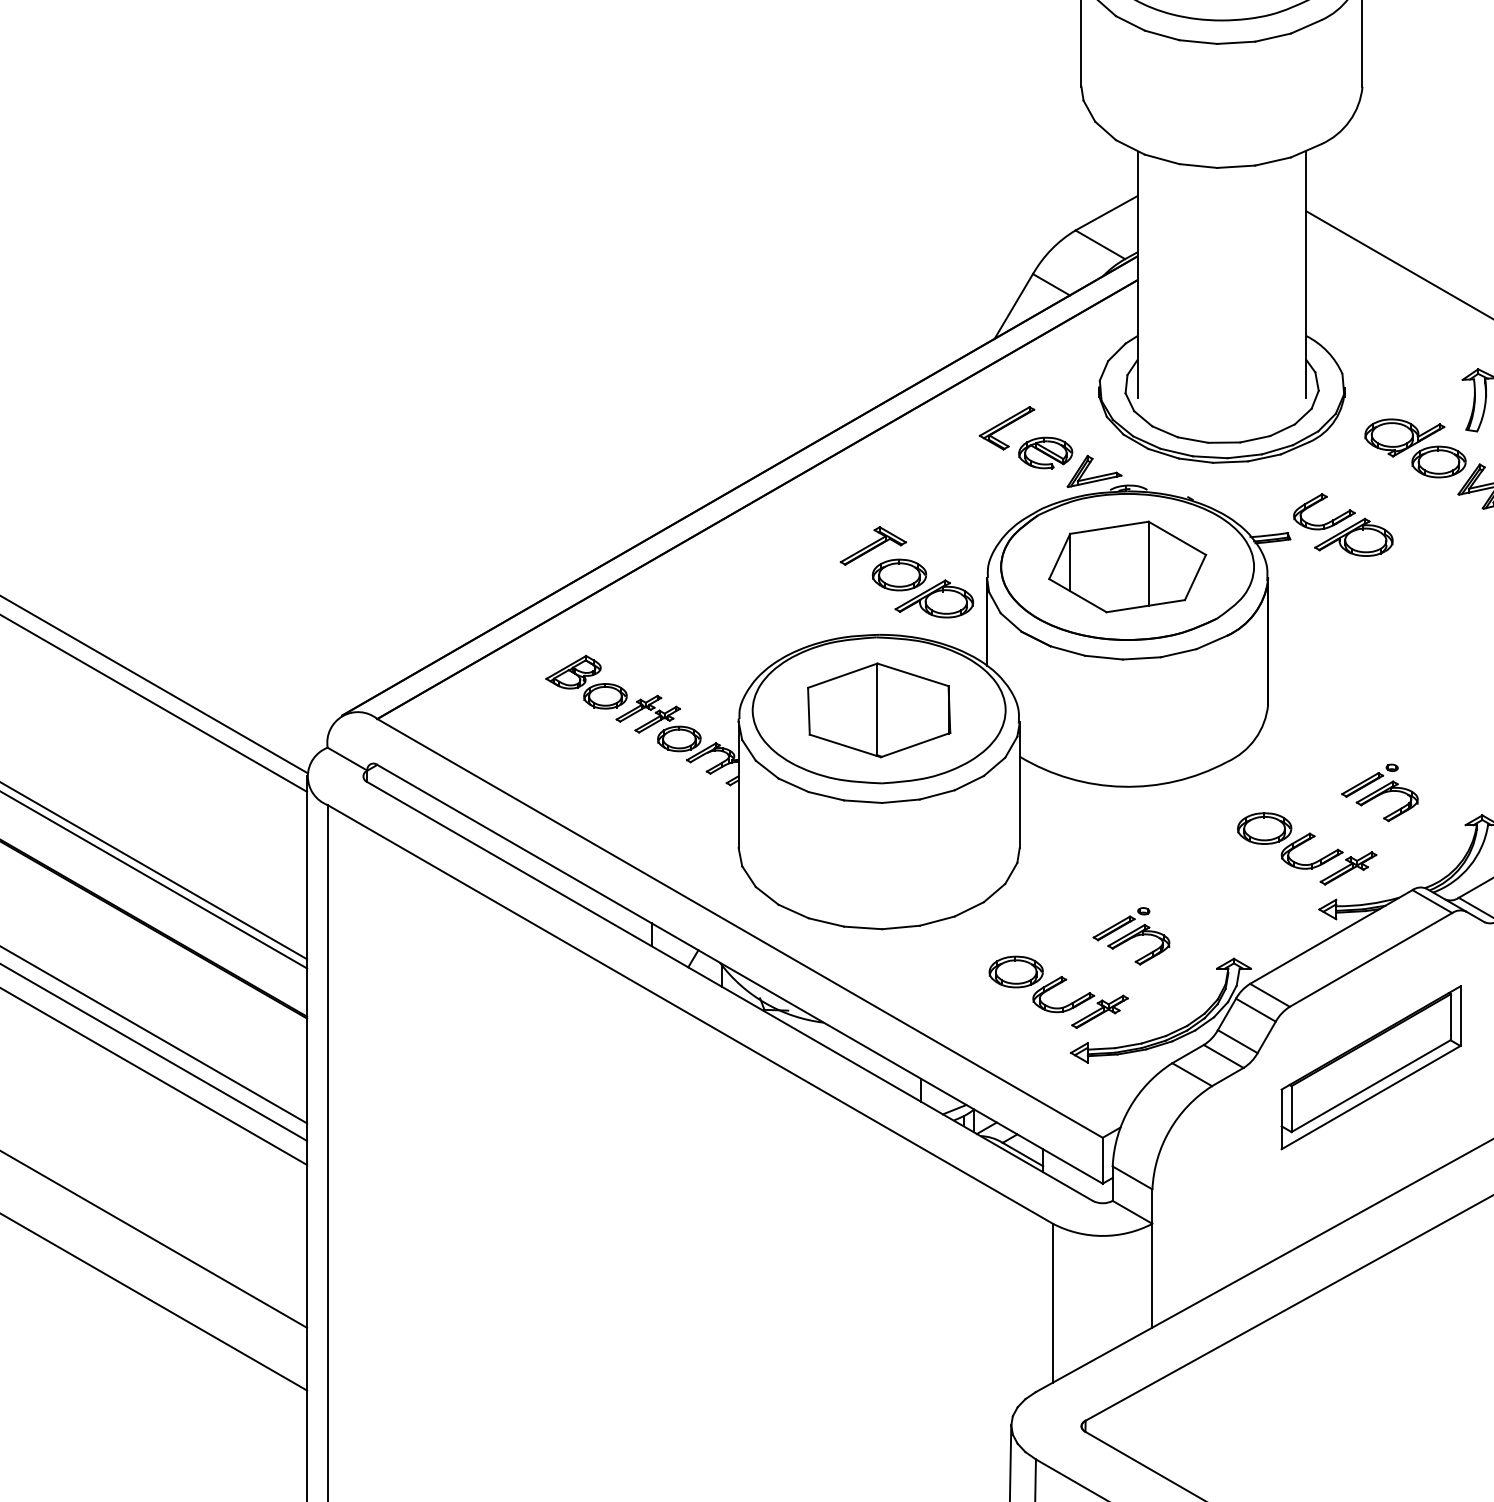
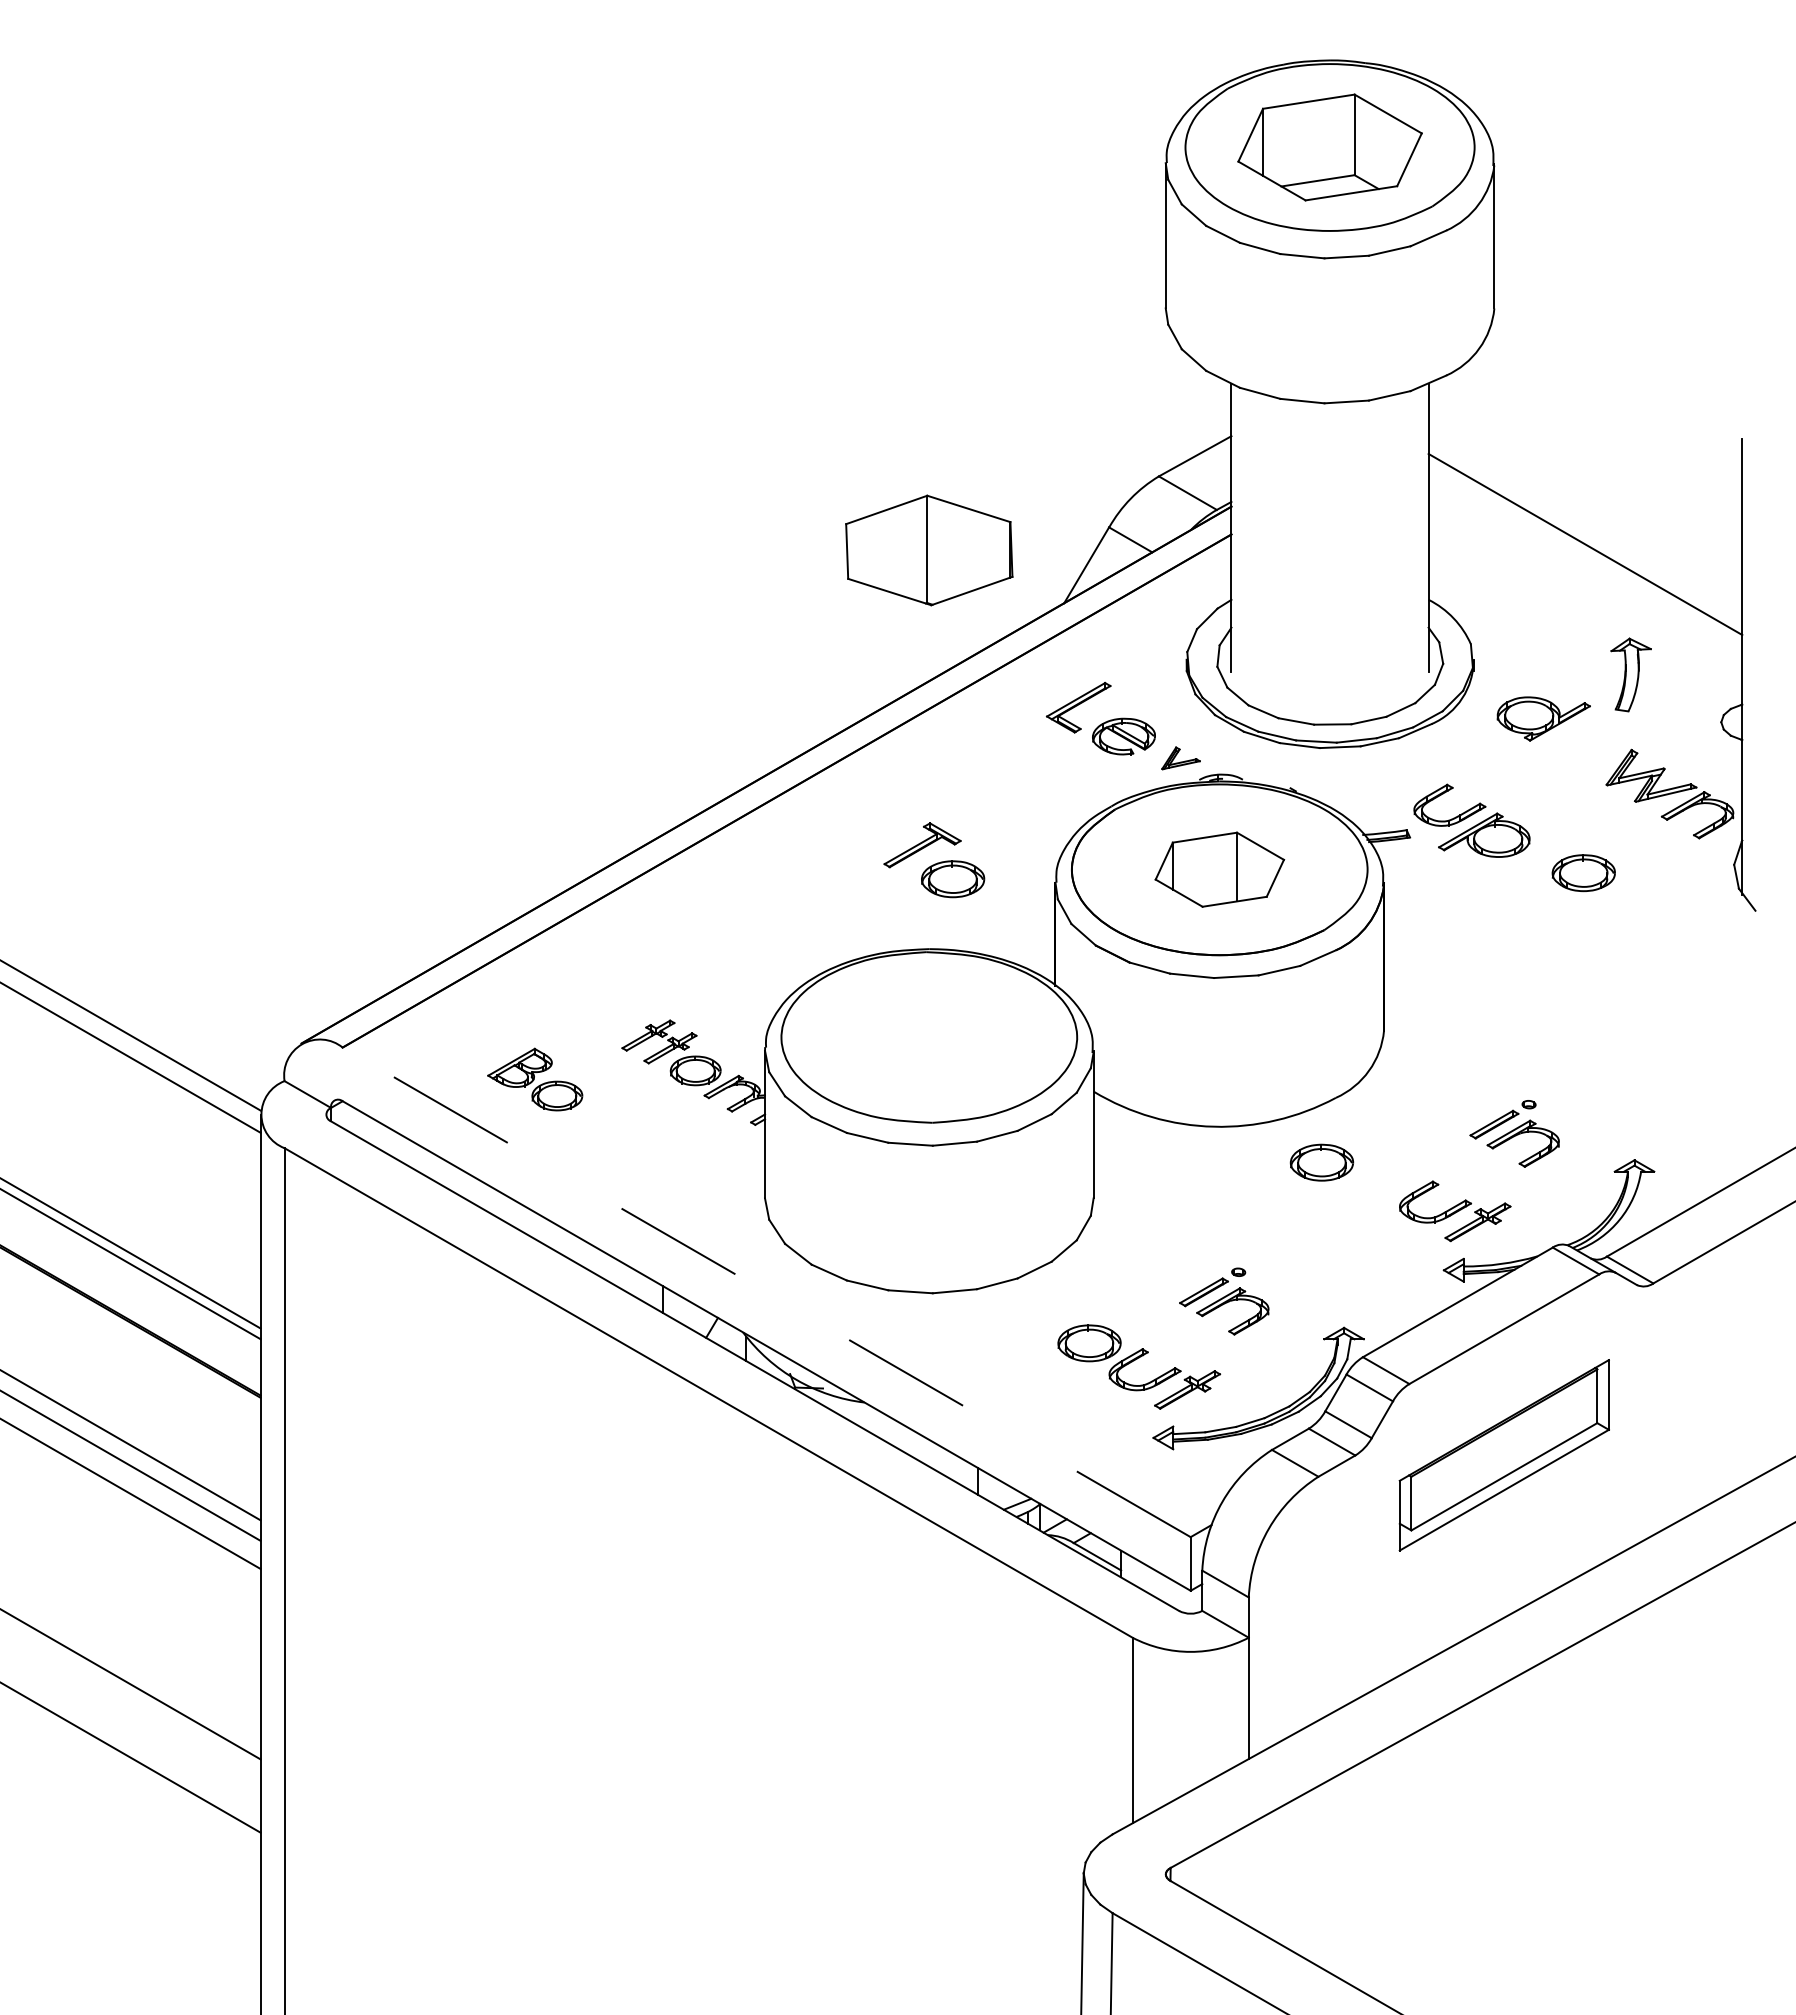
part: (1438, 462) -> (1583, 873), moved
part: (1094, 471) -> (1180, 758), size x0.6
part: (1127, 566) -> (1219, 869), size x0.7
part: (934, 598) -> (993, 906), removed
part: (586, 682) -> (535, 1079), moved
part: (879, 710) -> (929, 550), moved
part: (1264, 828) -> (1321, 1162), moved
line: (739, 928) -> (766, 1292), solid -> dashed

